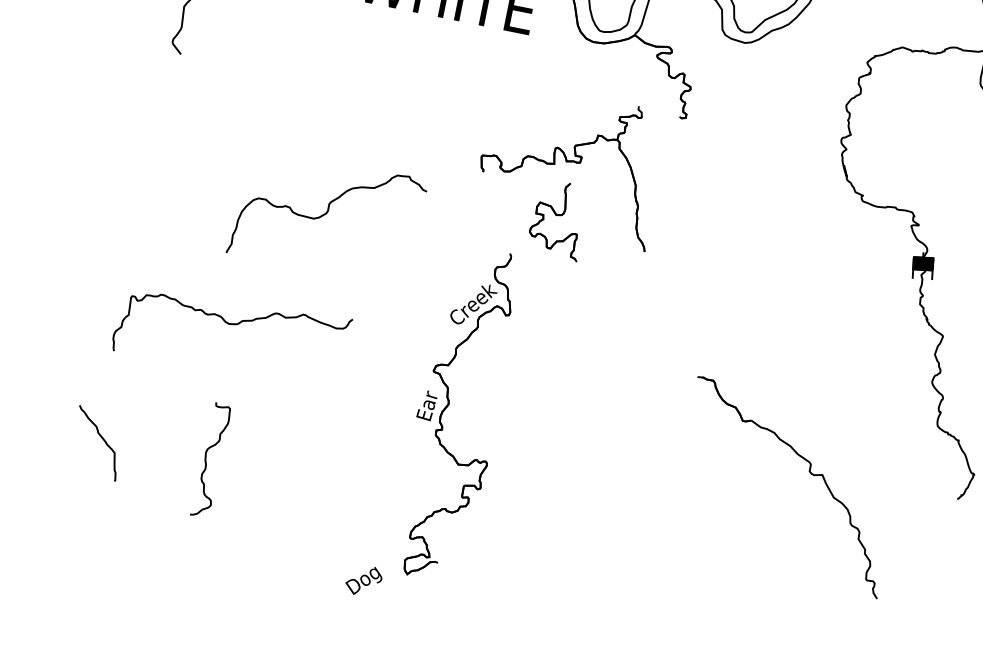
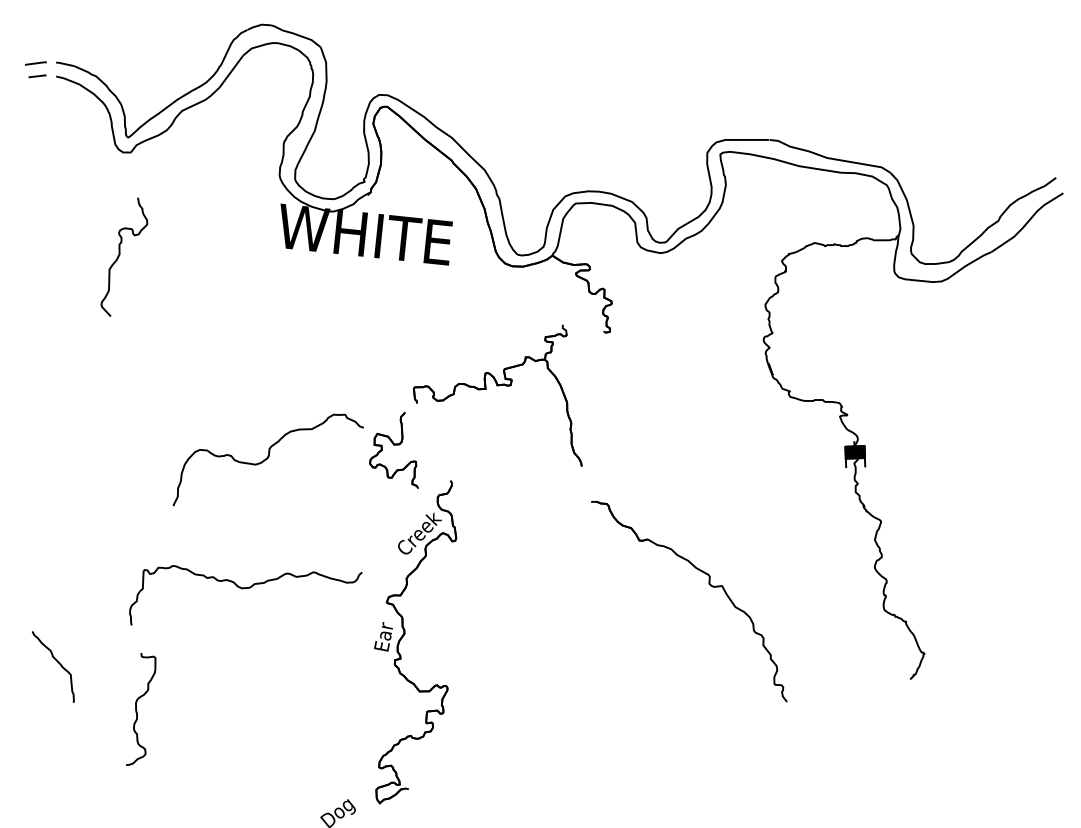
part: (555, 220) -> (393, 450), moved
part: (231, 325) -> (244, 589), moved
curve: (101, 438) -> (56, 661), moved
curve: (206, 460) -> (137, 710), moved
part: (808, 472) -> (708, 584), moved

